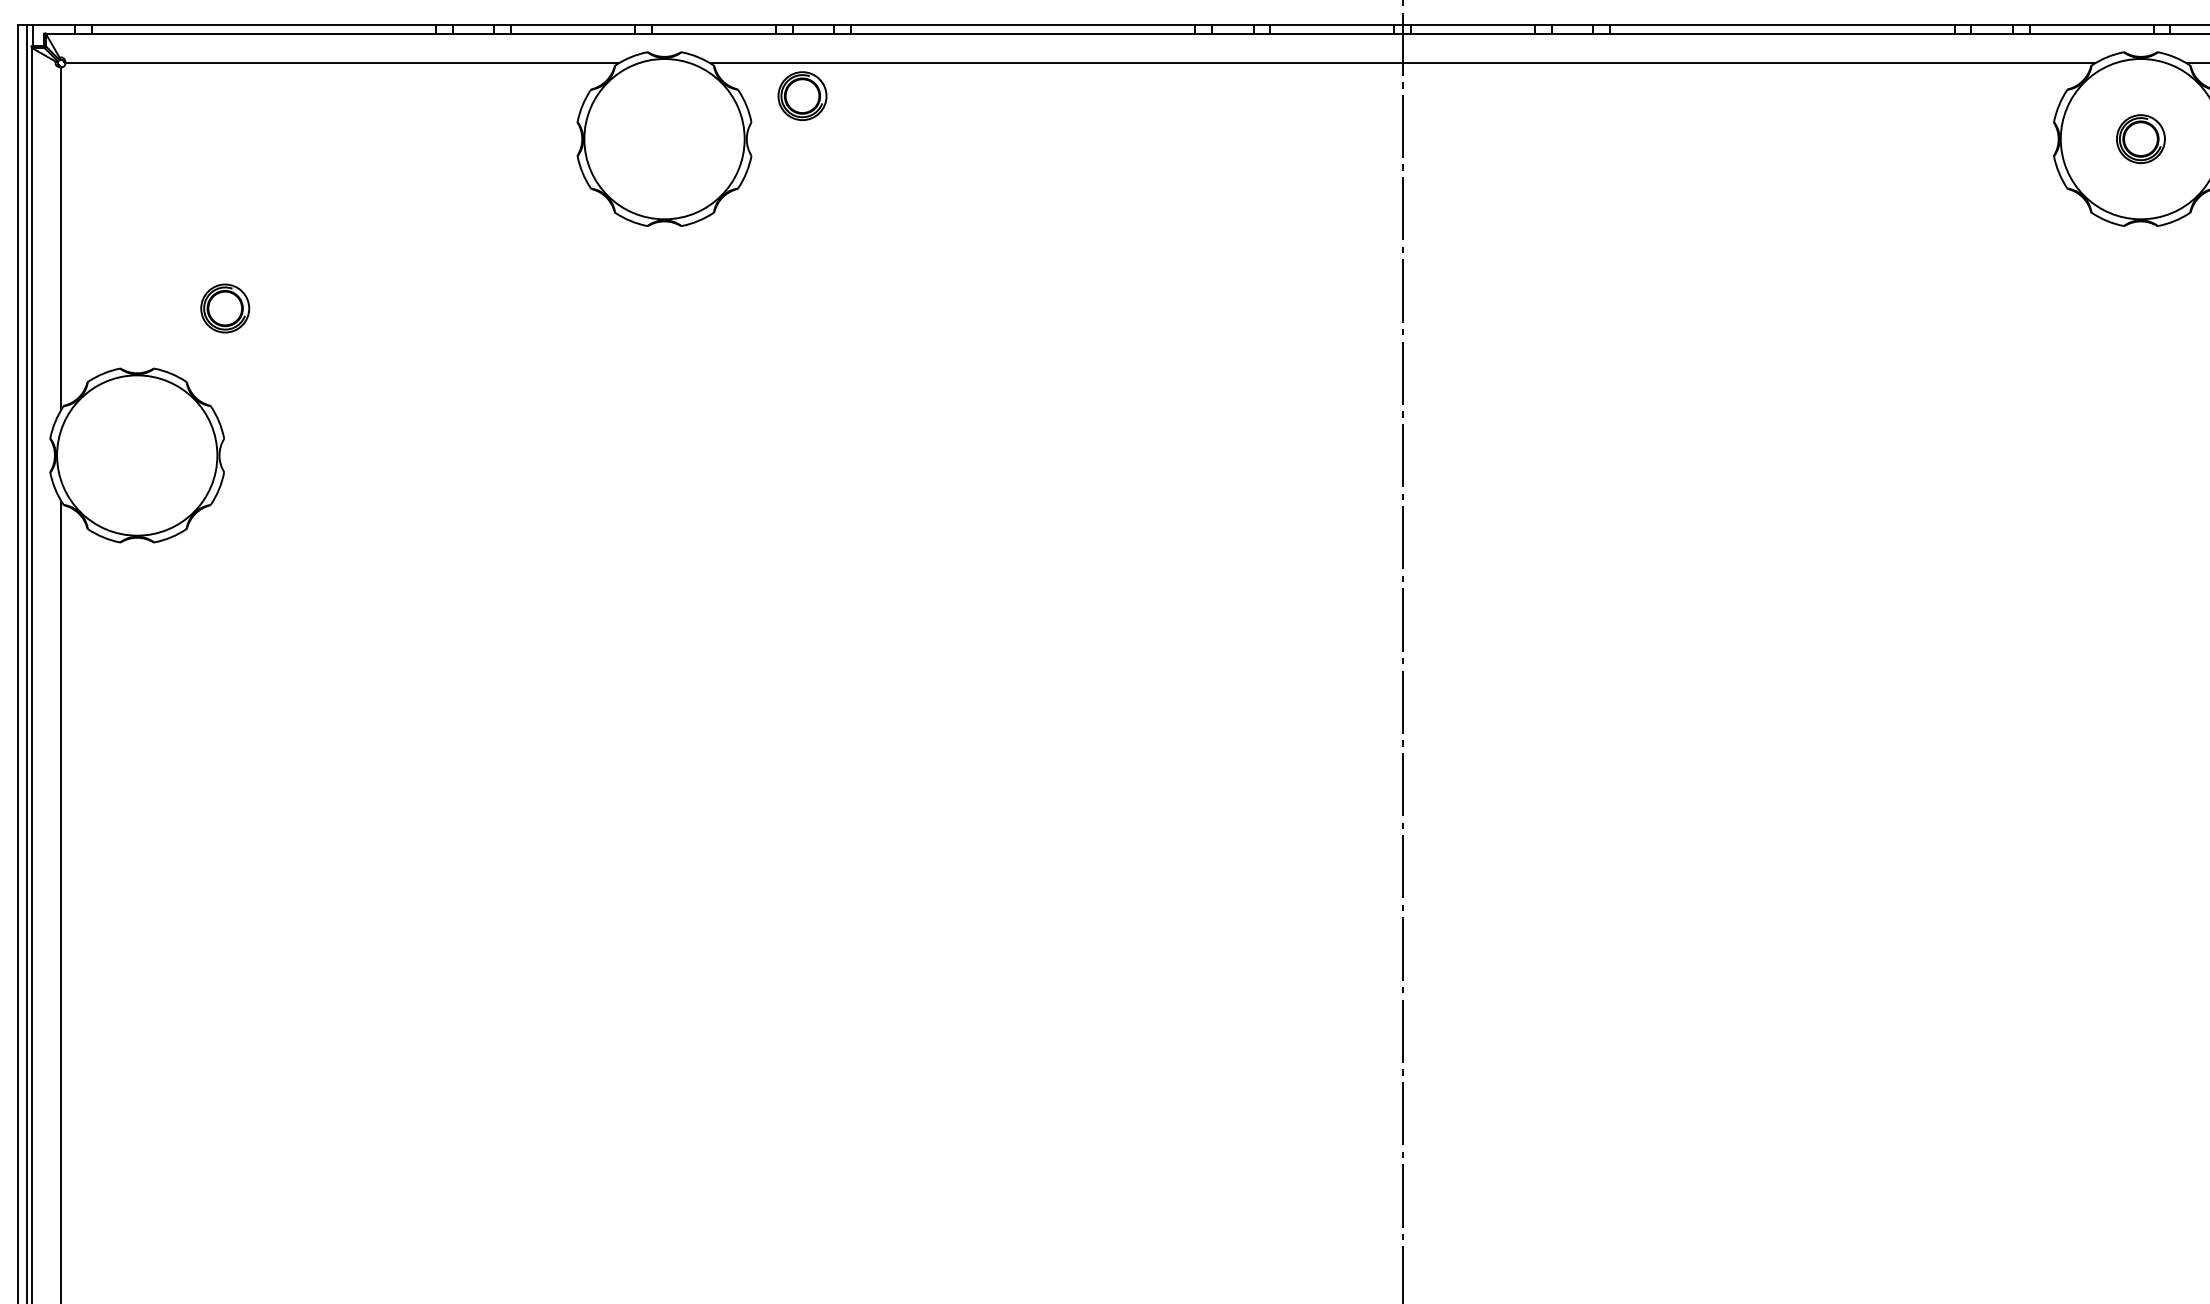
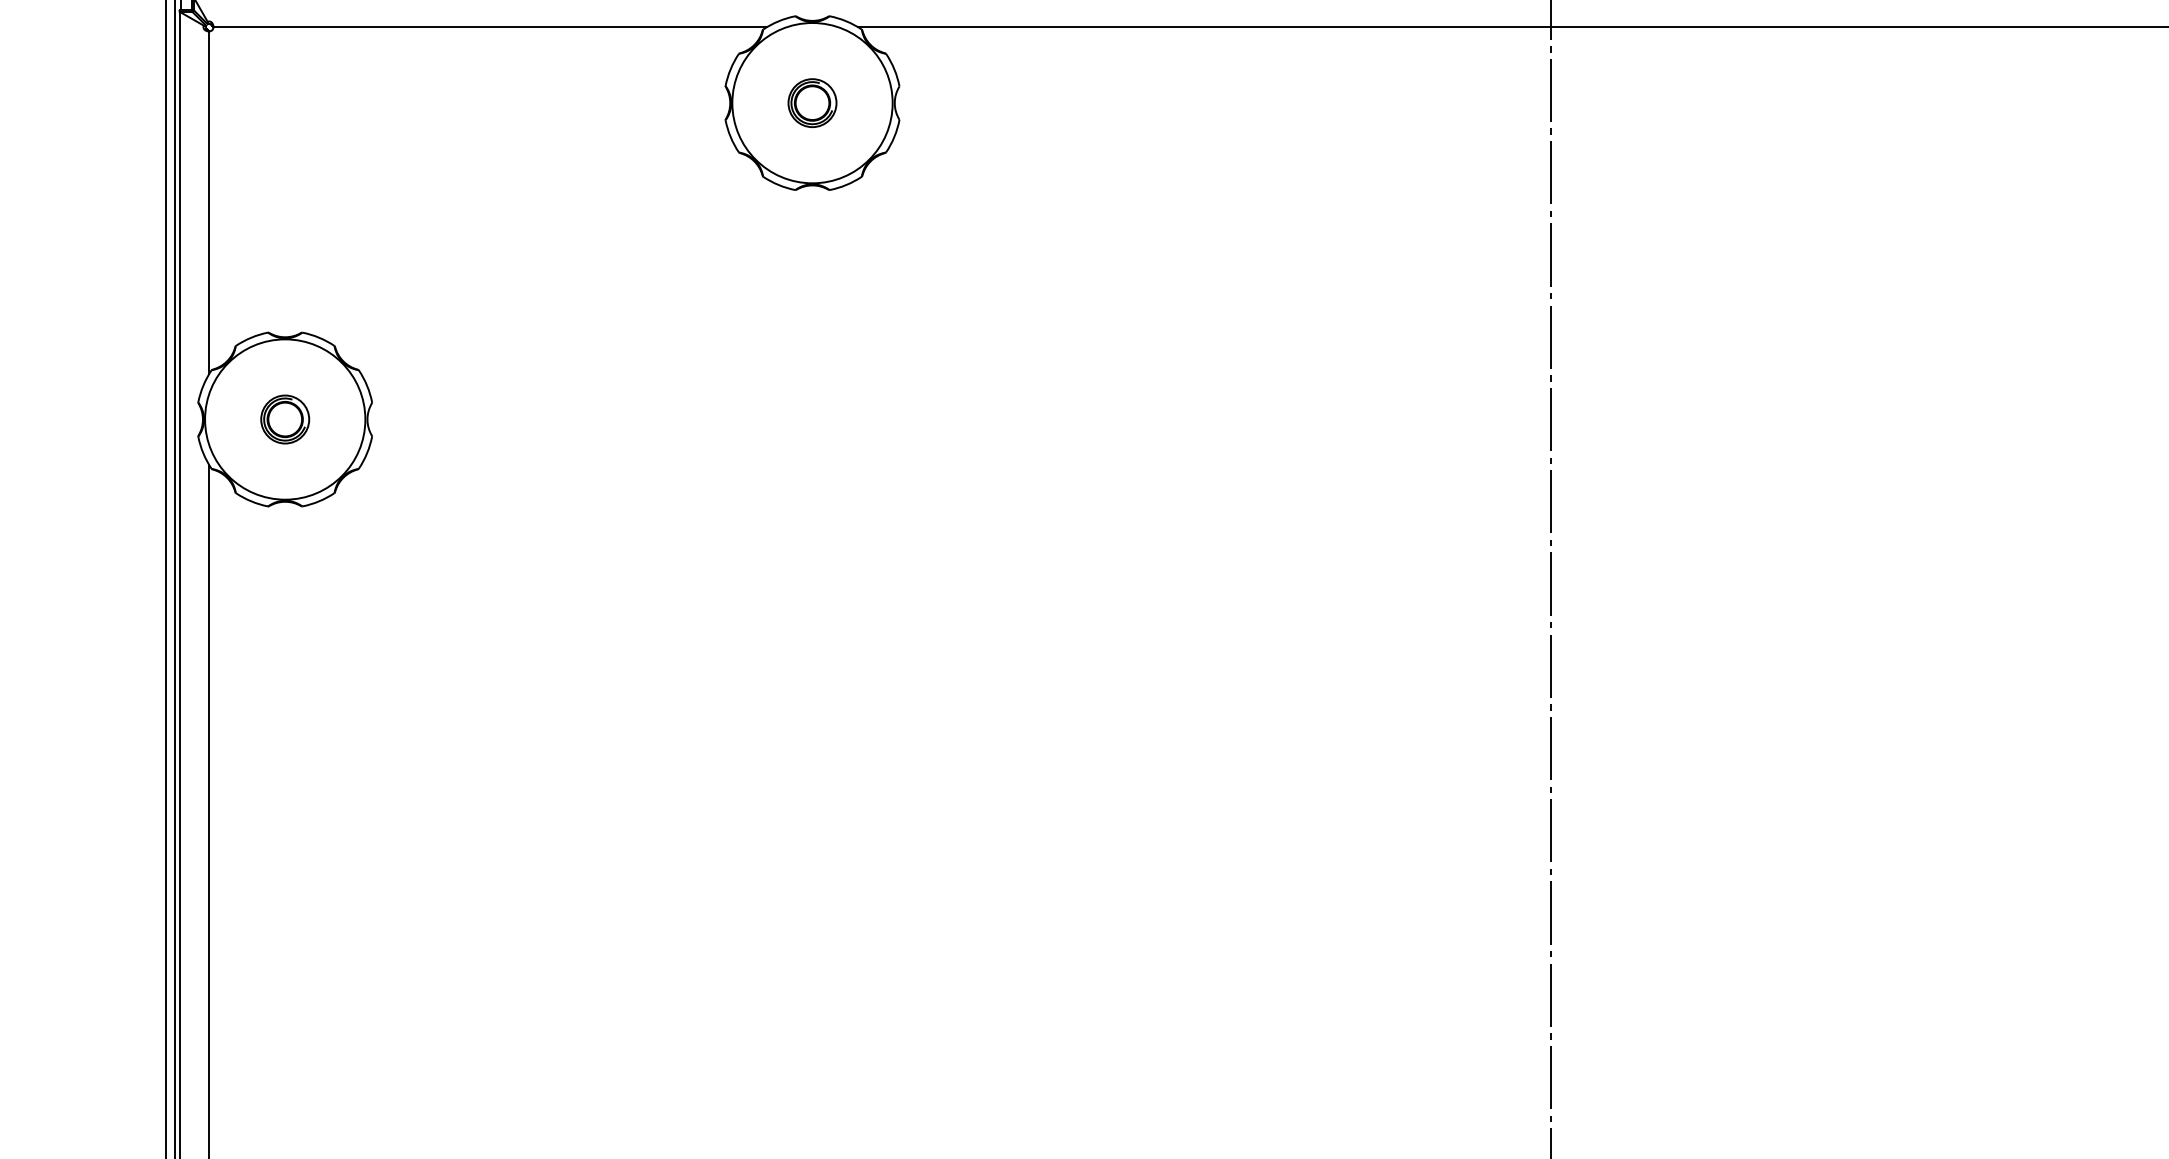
part: (802, 95) -> (812, 102), moved
part: (225, 308) -> (285, 419), moved

